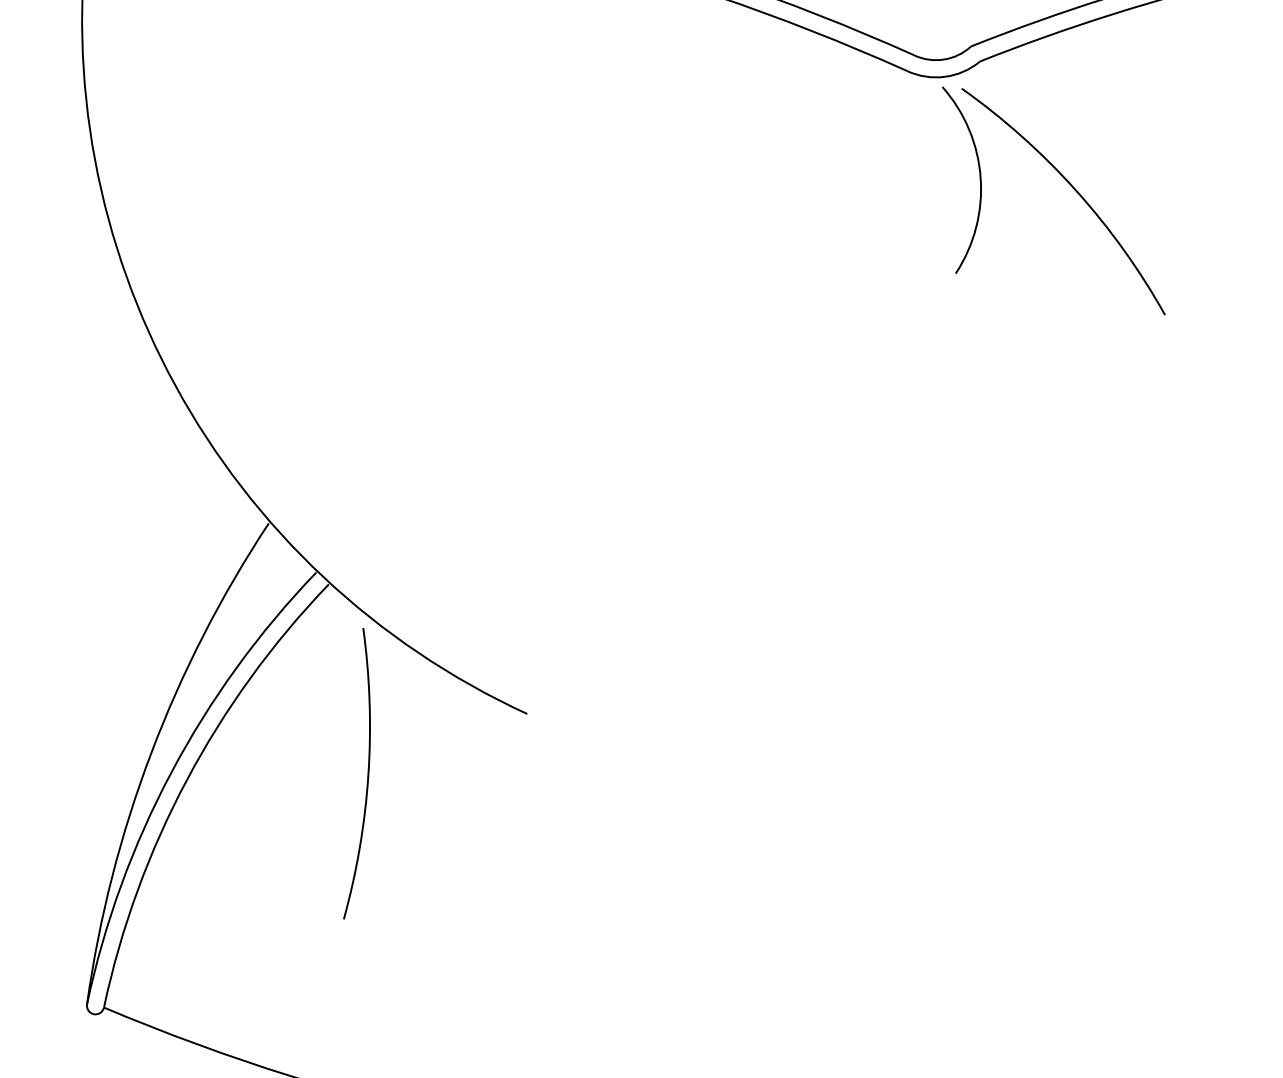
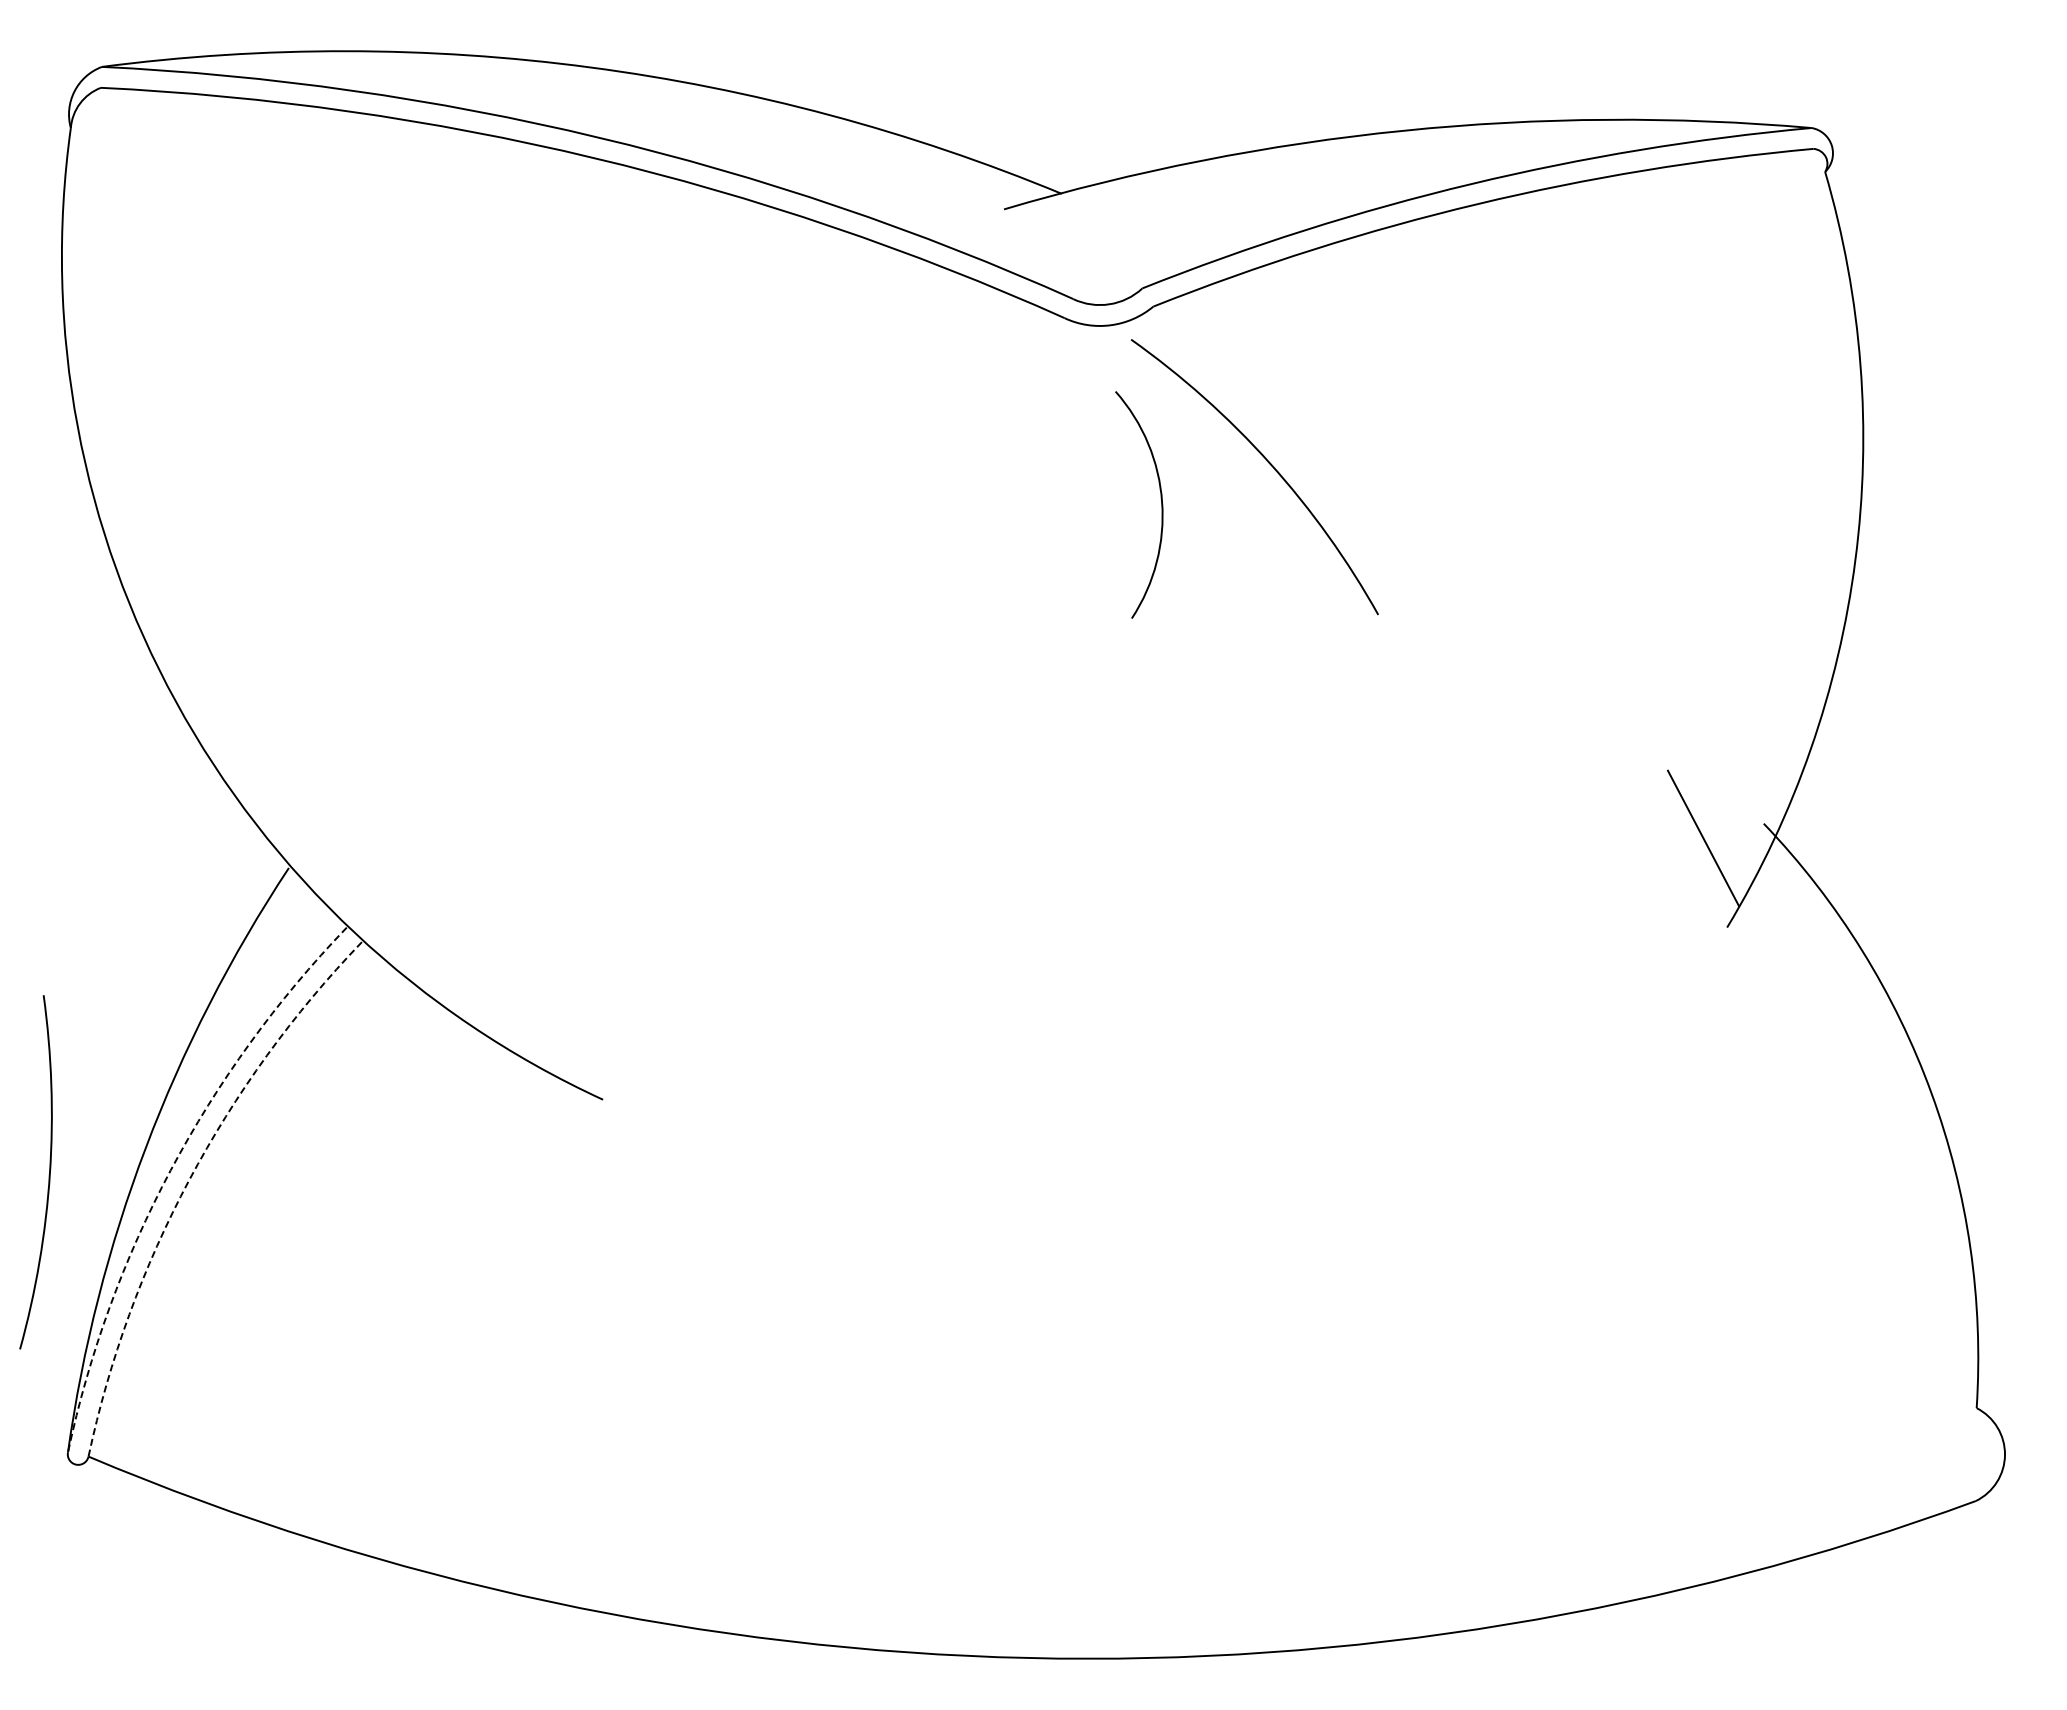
arc: (979, 174) -> (1160, 498), moved
arc: (171, 772) -> (170, 1170), solid -> dashed
arc: (367, 776) -> (48, 1175), moved
arc: (187, 780) -> (189, 1180), solid -> dashed

